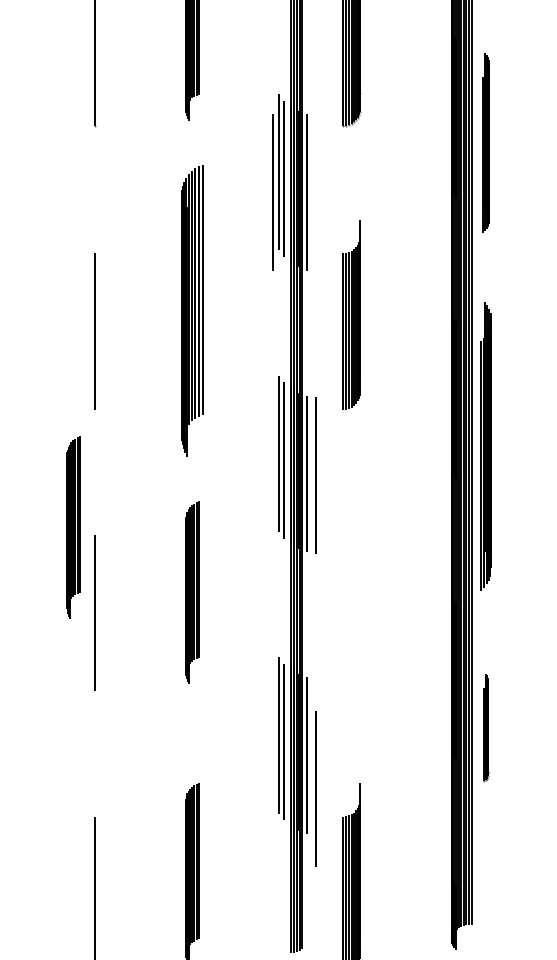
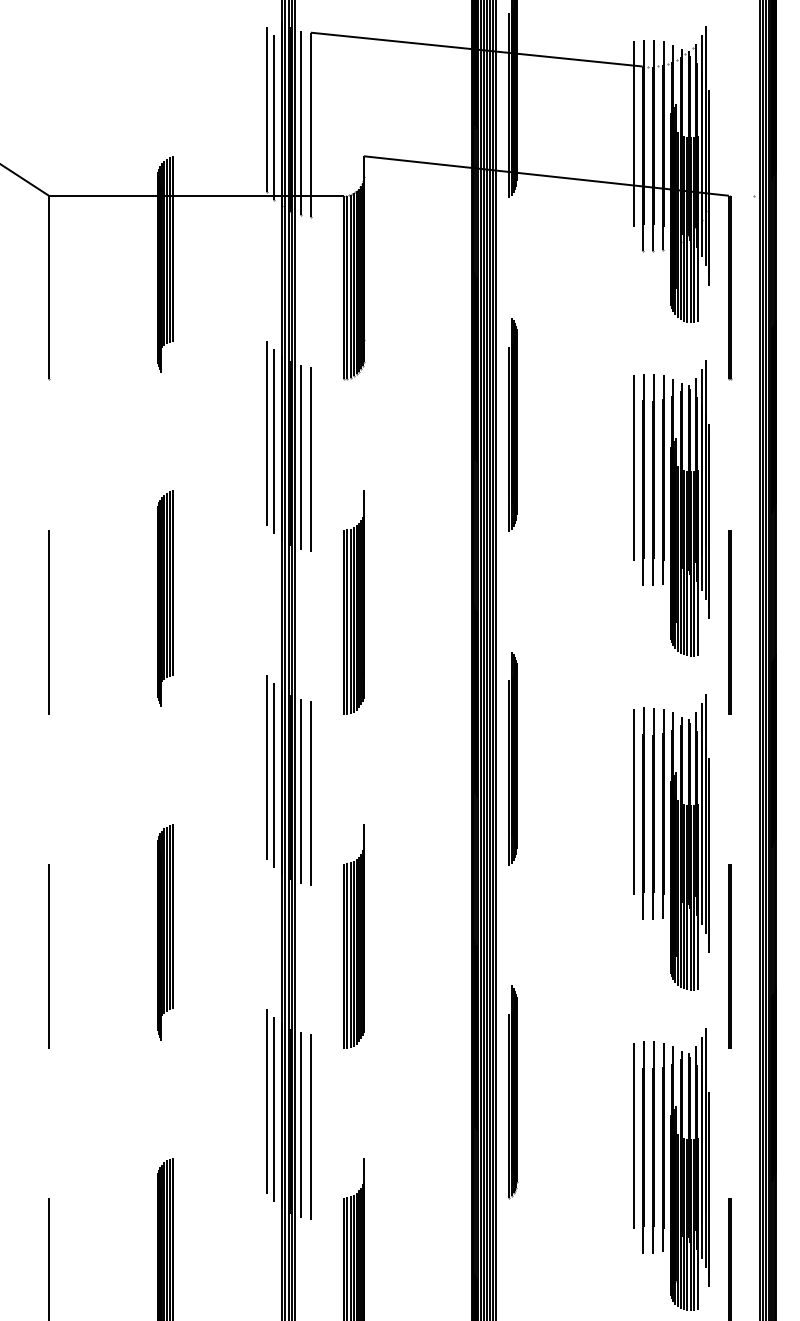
part: (485, 142) -> (512, 424), moved
line: (272, 192) -> (310, 459), moved
part: (192, 311) -> (165, 598), size x0.62
part: (485, 446) -> (512, 758), size x0.62
part: (74, 528) -> (24, 855), removed
part: (351, 596) -> (353, 936), added
part: (486, 727) -> (513, 1092), size x1.67
line: (315, 788) -> (310, 1126), moved

